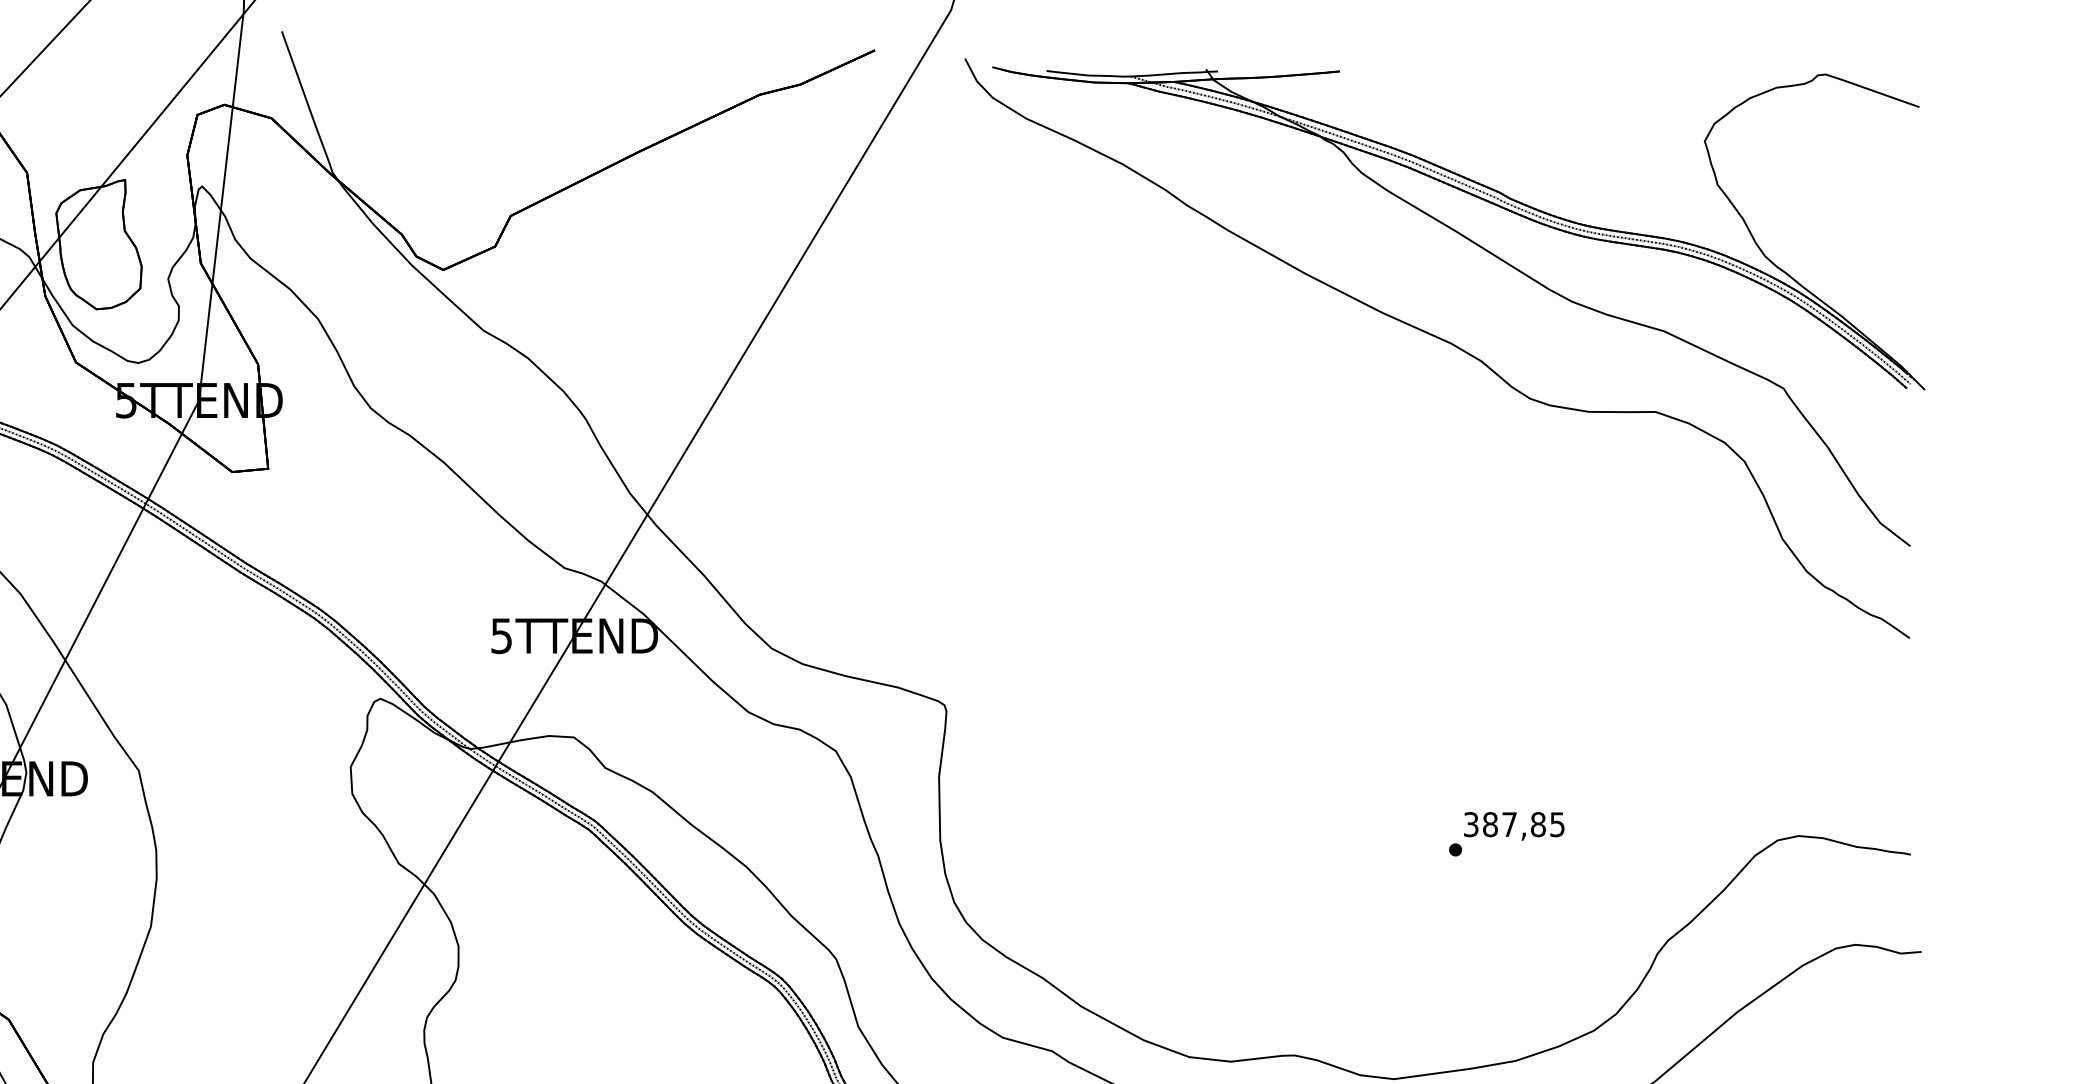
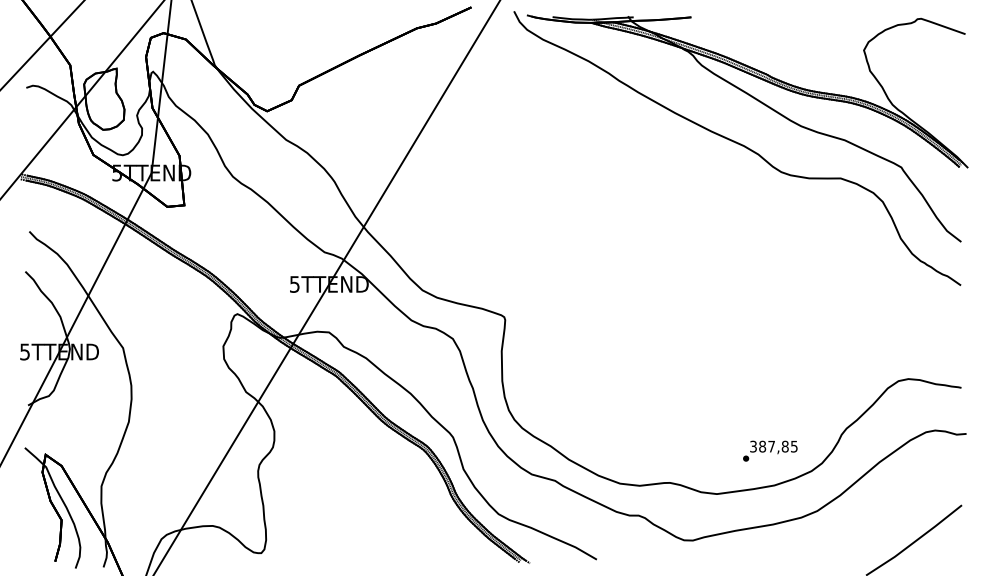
text: (1507, 832) -> (770, 450), moved

